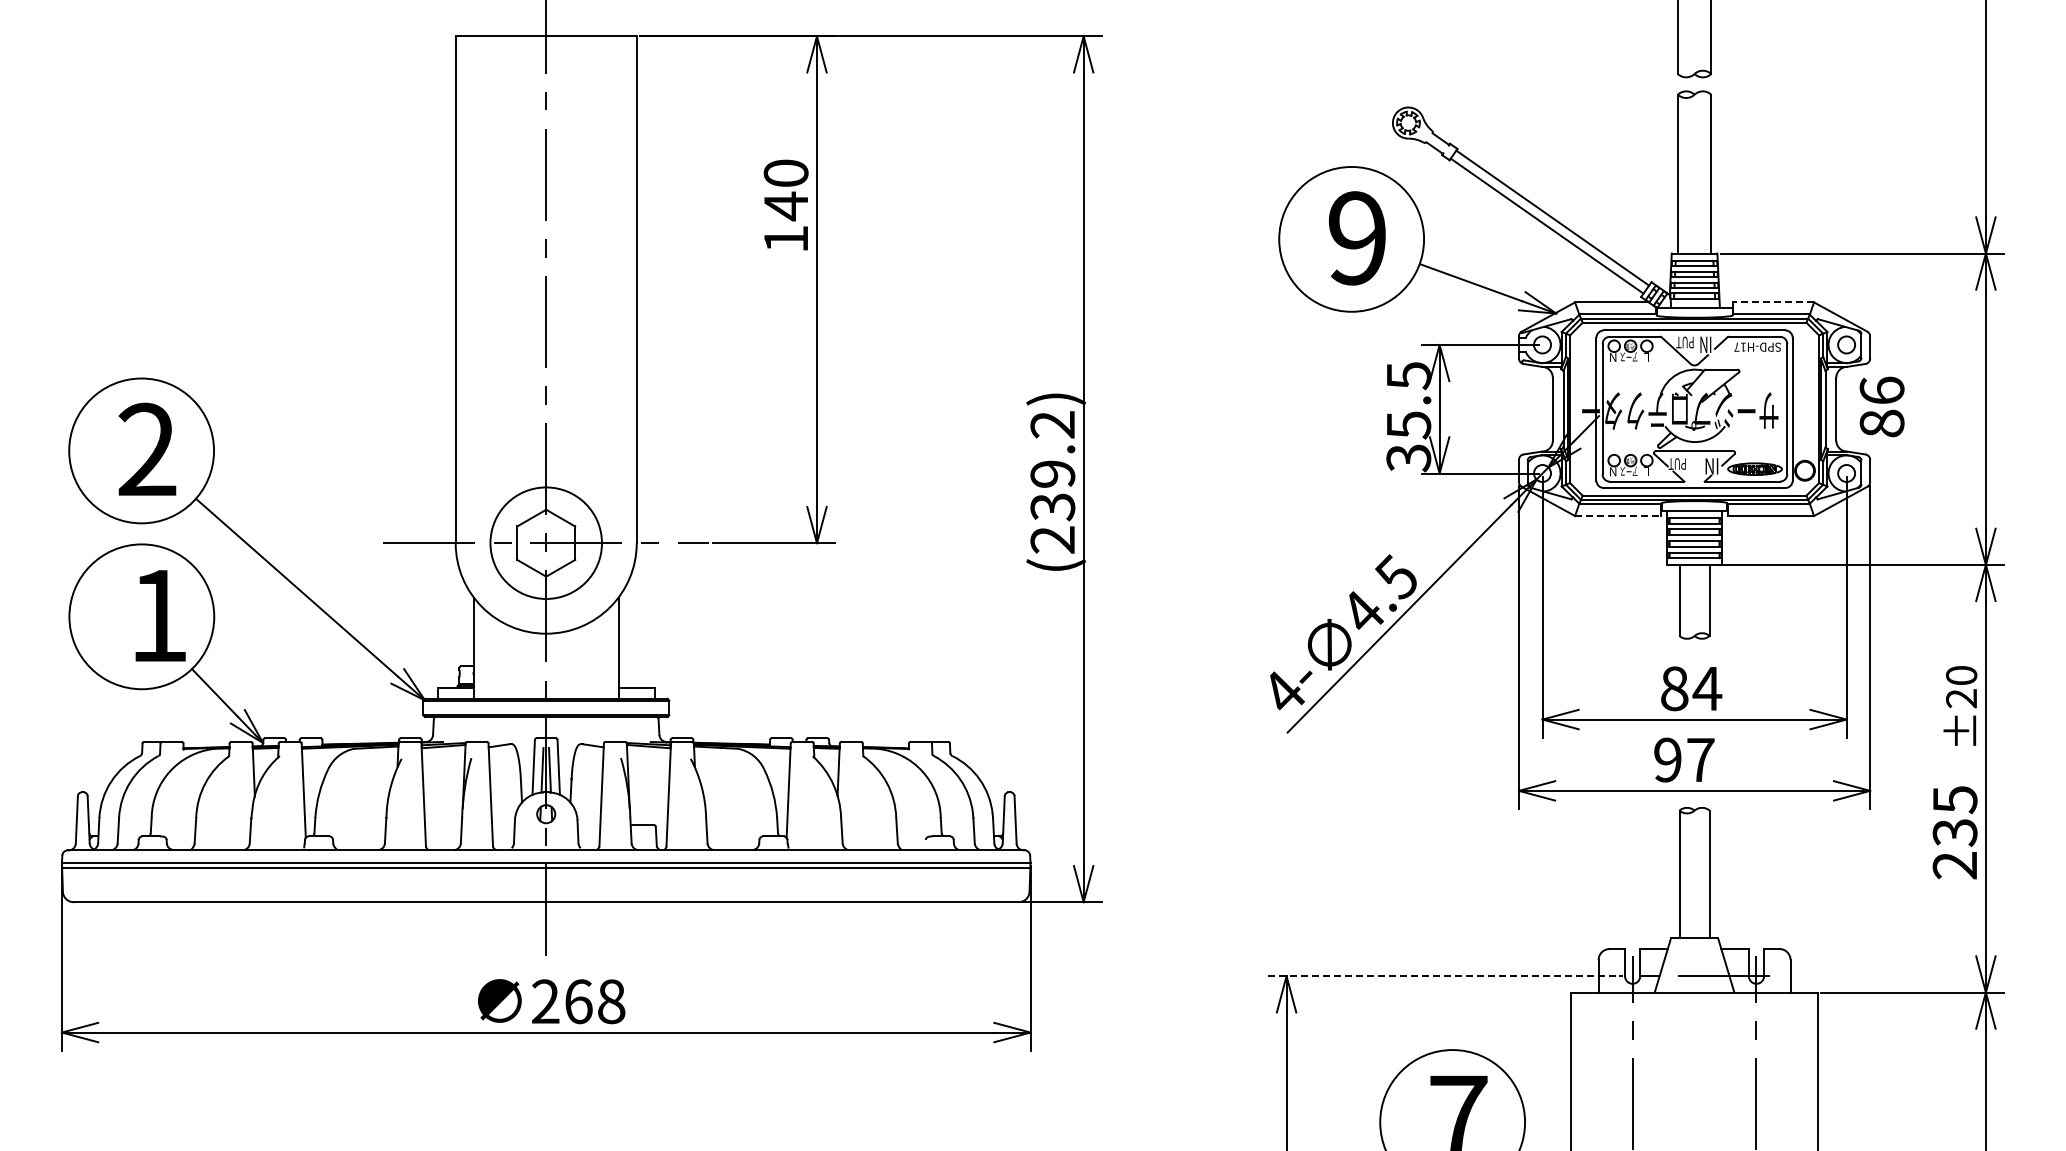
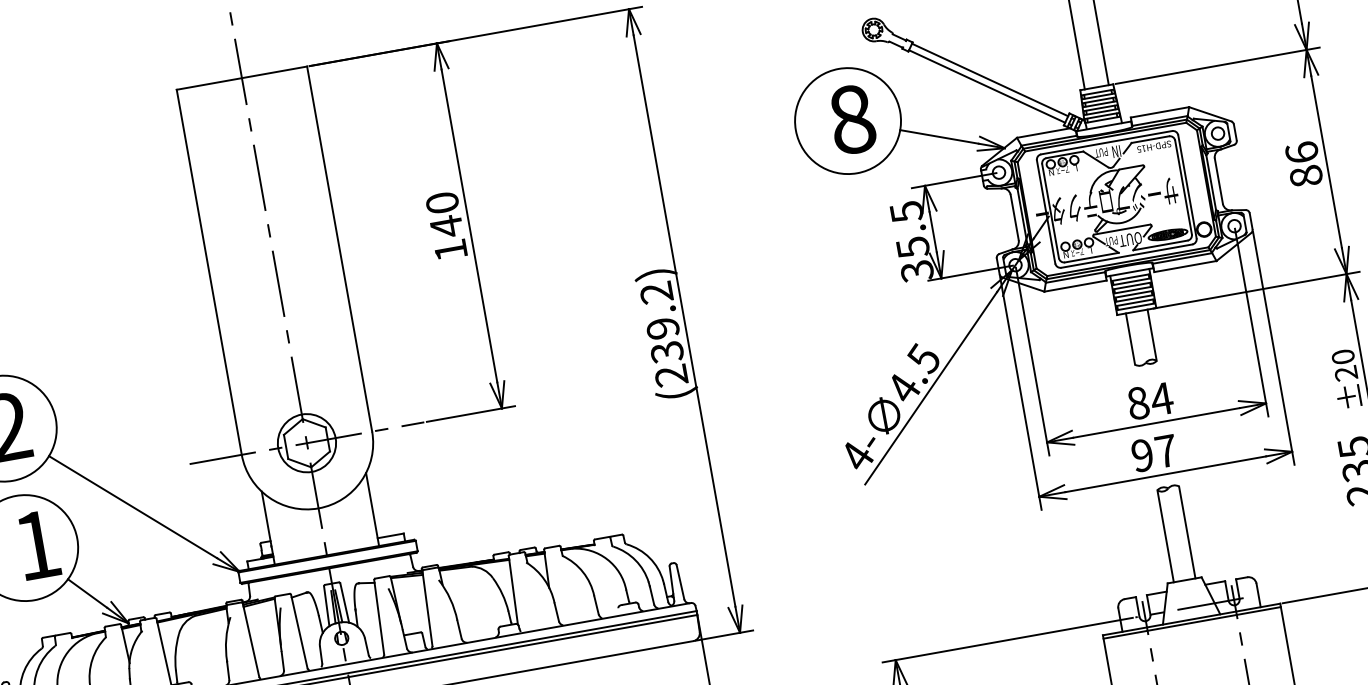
text: (785, 204) -> (445, 225), moved
text: (1357, 238) -> (852, 119), 9 -> 8
line: (1773, 302) -> (1159, 112), dashed -> solid
text: (1736, 346) -> (1138, 148), SPD-H17 -> SPD-H15
text: (1881, 406) -> (1303, 164), moved
text: (1703, 466) -> (1130, 239), IN -> OUT
line: (1618, 516) -> (1075, 286), dashed -> solid
circle: (546, 543) -> (307, 443), size x0.71
line: (1442, 976) -> (1008, 640), dashed -> solid
line: (1694, 997) -> (1192, 623), added

